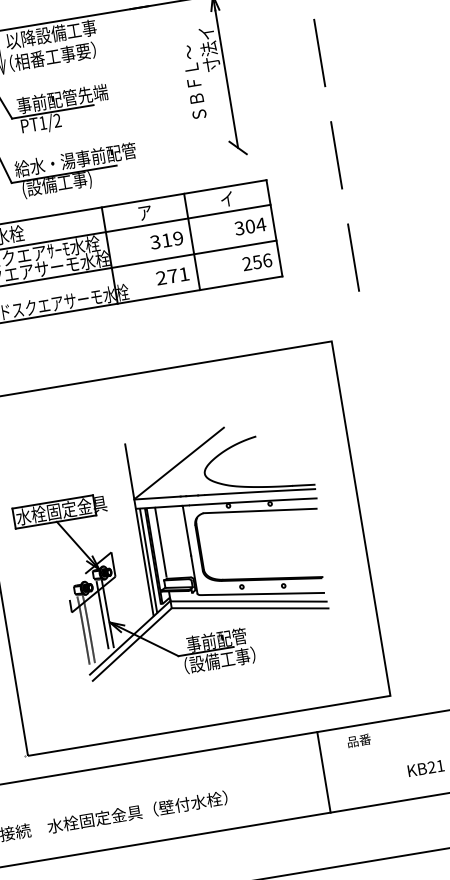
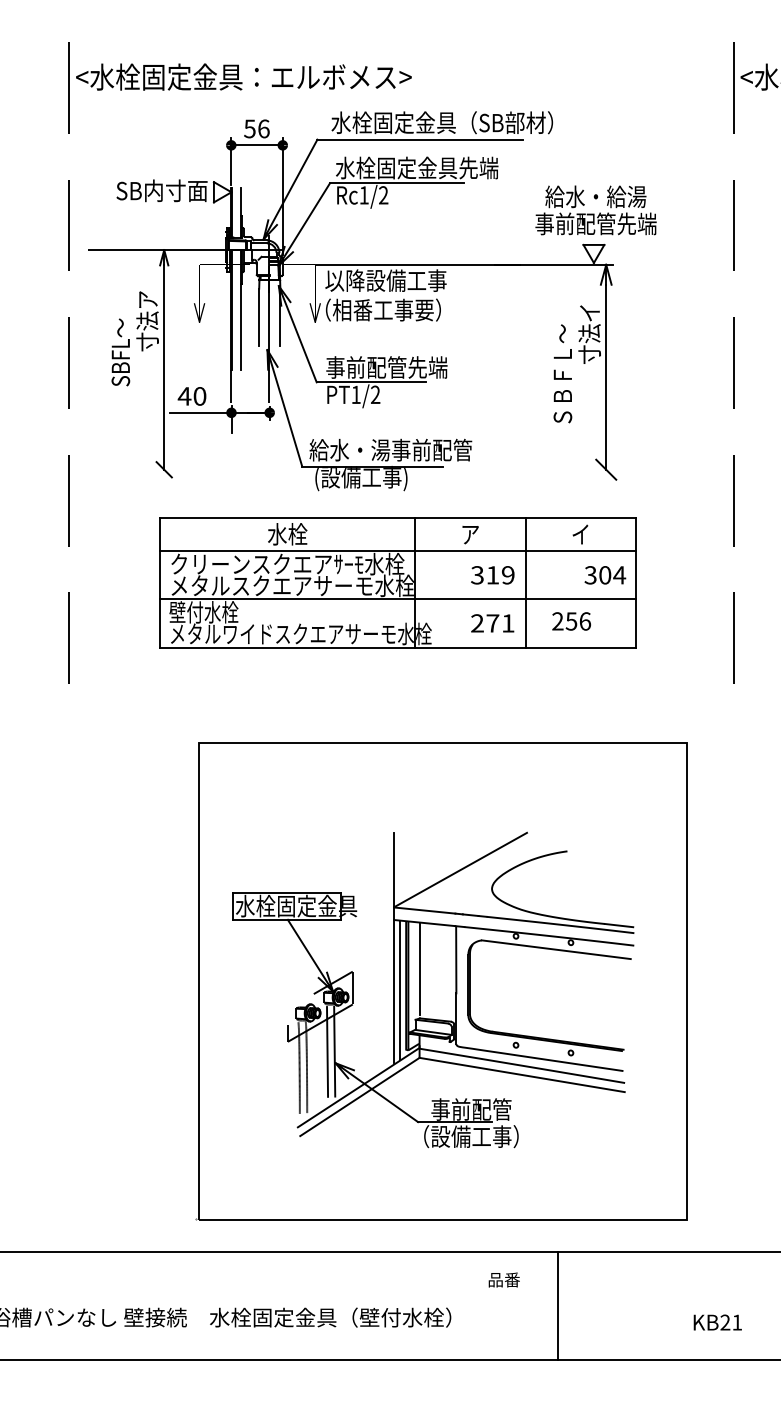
text: (257, 262) -> (571, 621), moved
text: (358, 740) -> (503, 1279), moved
line: (324, 772) -> (558, 1305), moved

